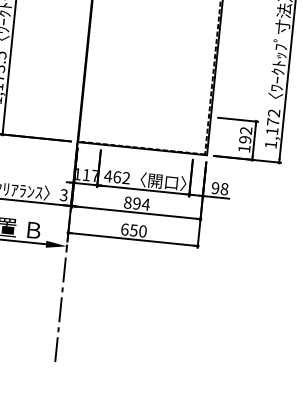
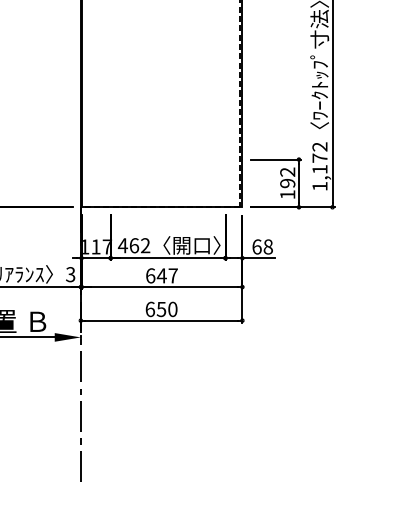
text: (215, 187) -> (256, 246), 98 -> 68
text: (137, 203) -> (162, 275), 894 -> 647

